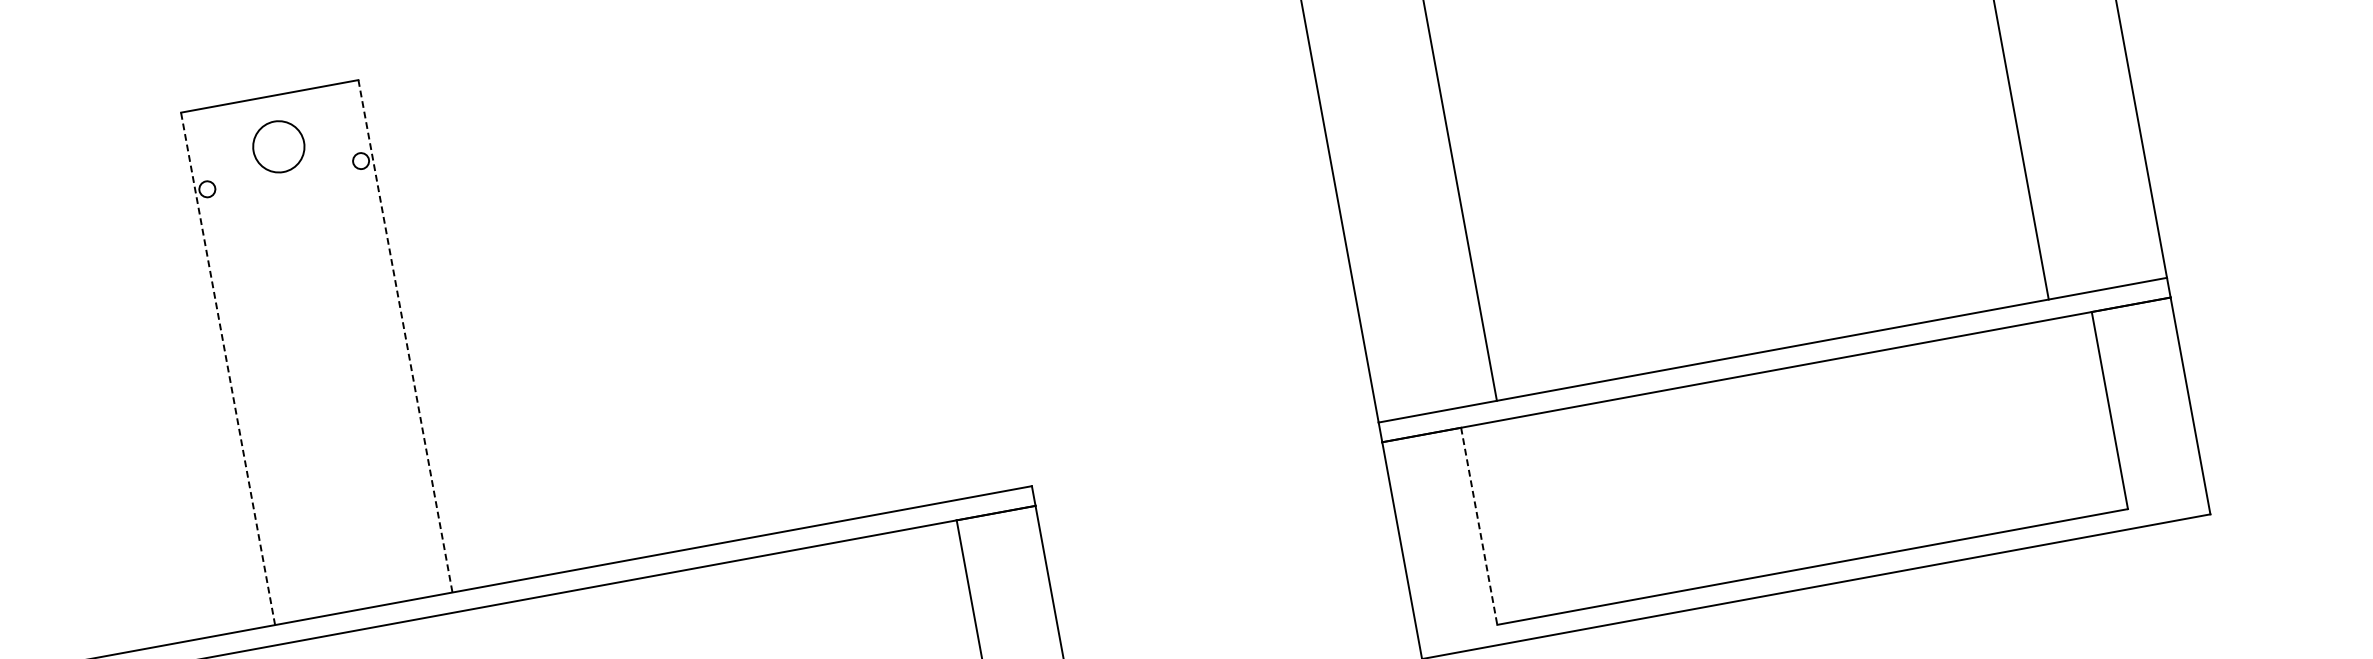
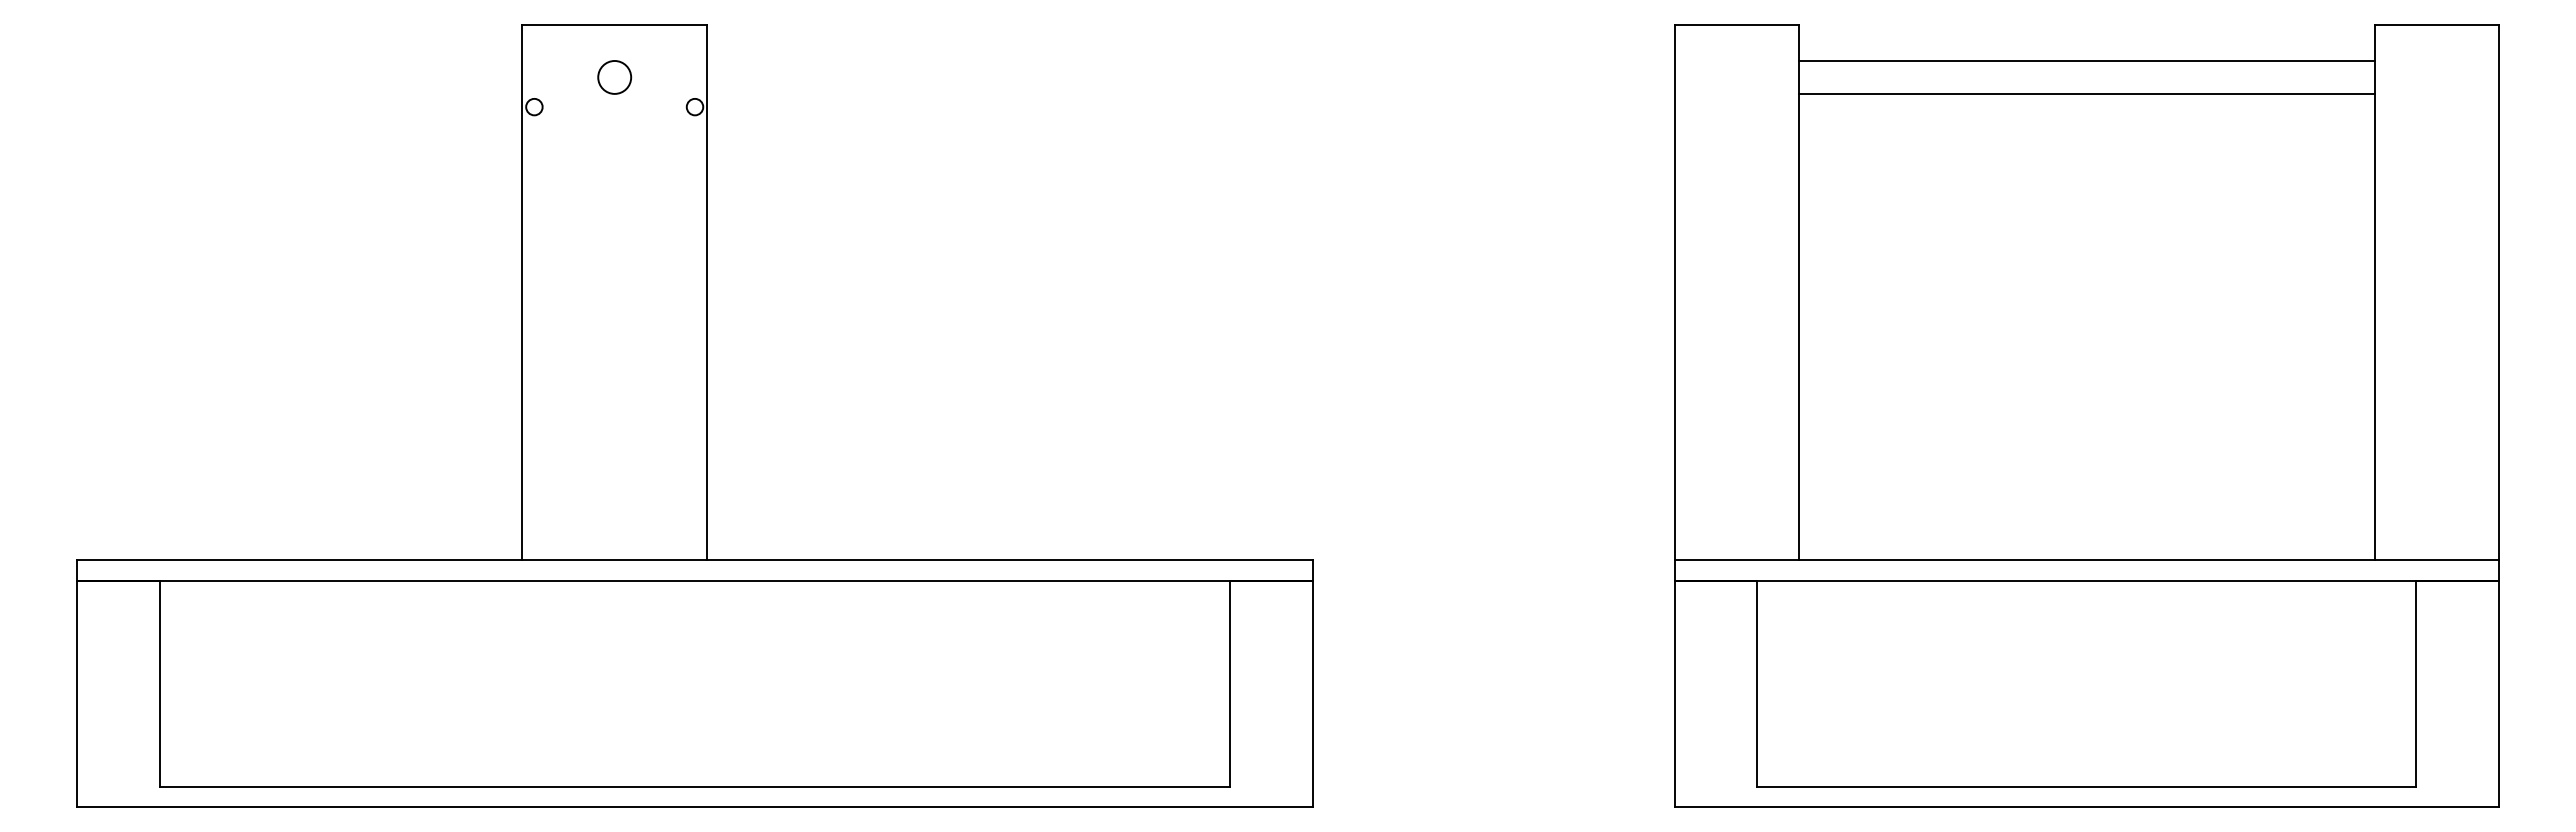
circle: (278, 146) -> (614, 77), size x0.62
line: (405, 336) -> (707, 292), dashed -> solid
line: (228, 368) -> (522, 292), dashed -> solid
line: (1479, 526) -> (1757, 683), dashed -> solid

